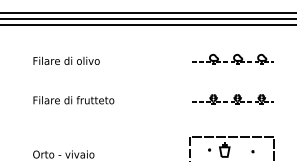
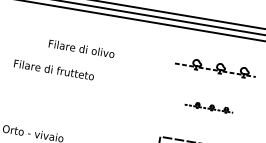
text: (66, 60) -> (81, 48), moved
part: (232, 99) -> (208, 107), size x0.6
text: (73, 100) -> (53, 70), moved

